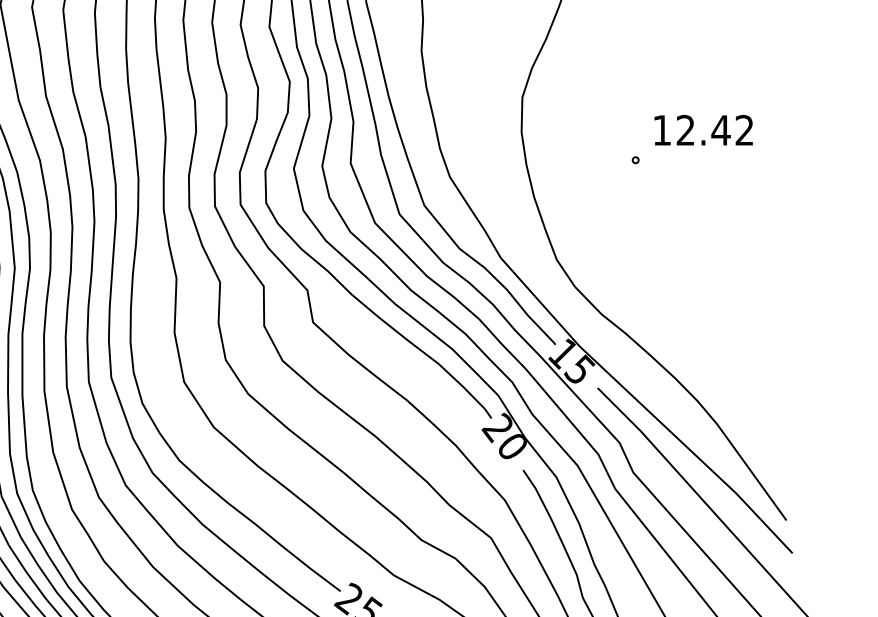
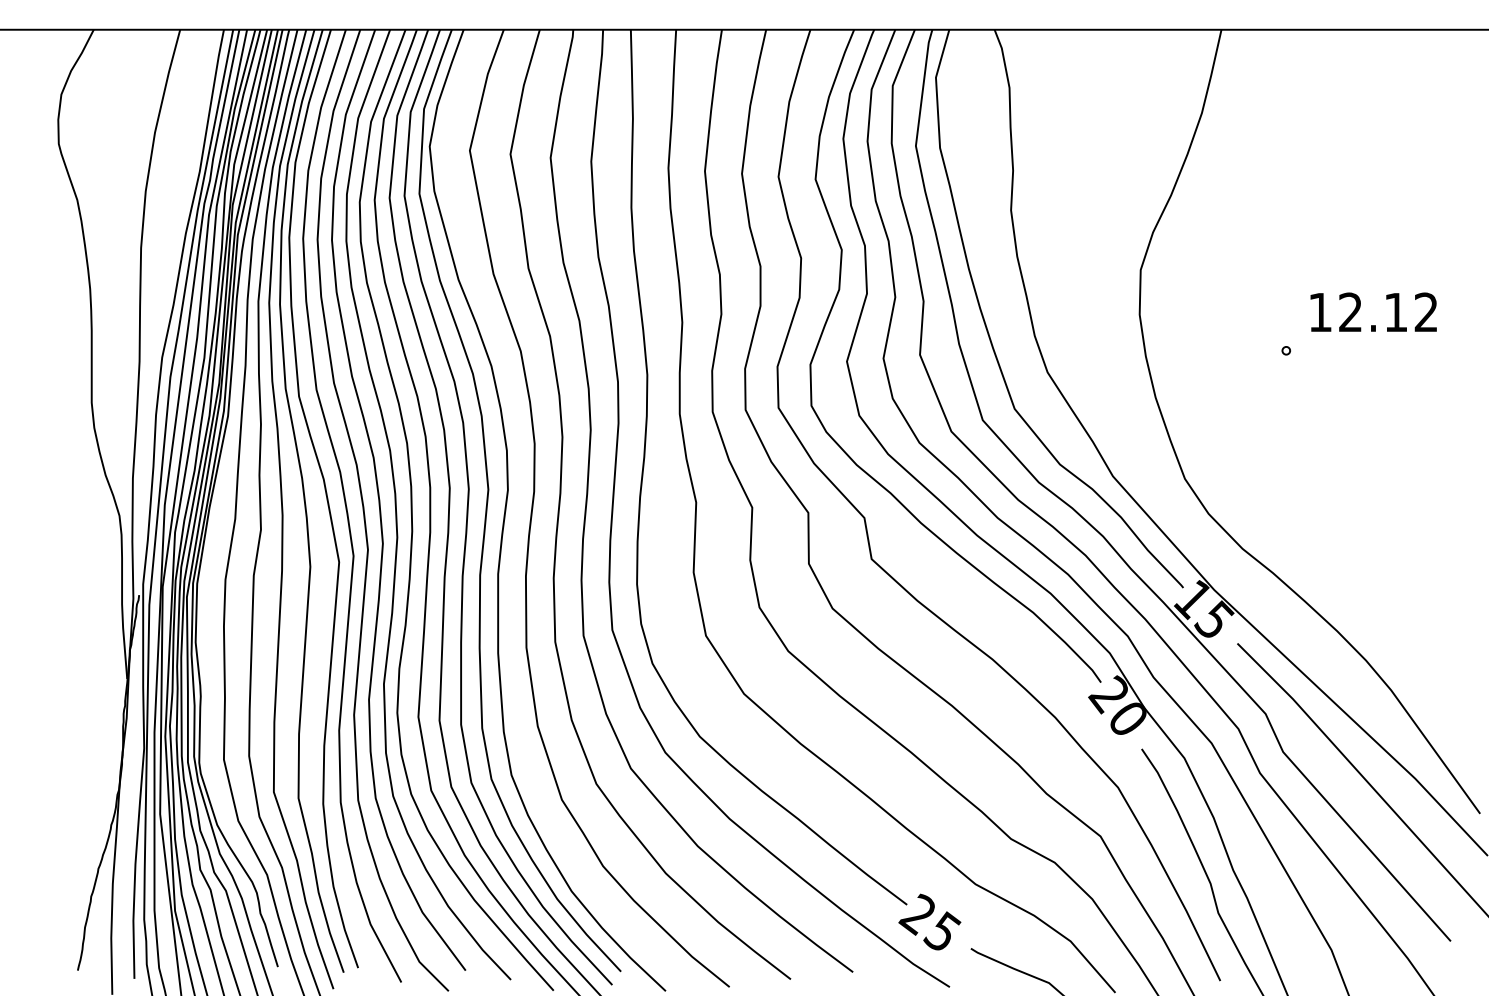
text: (720, 130) -> (1395, 312), 12.42 -> 12.12

